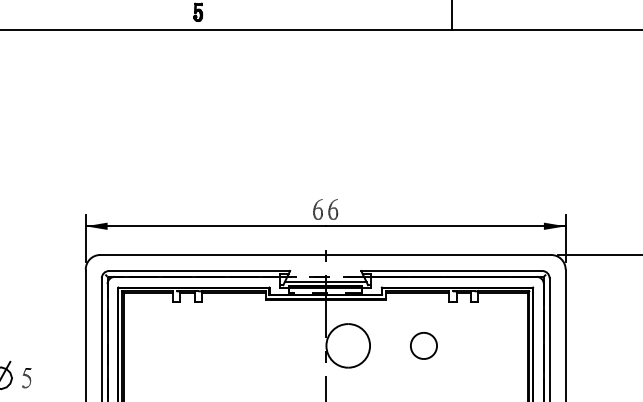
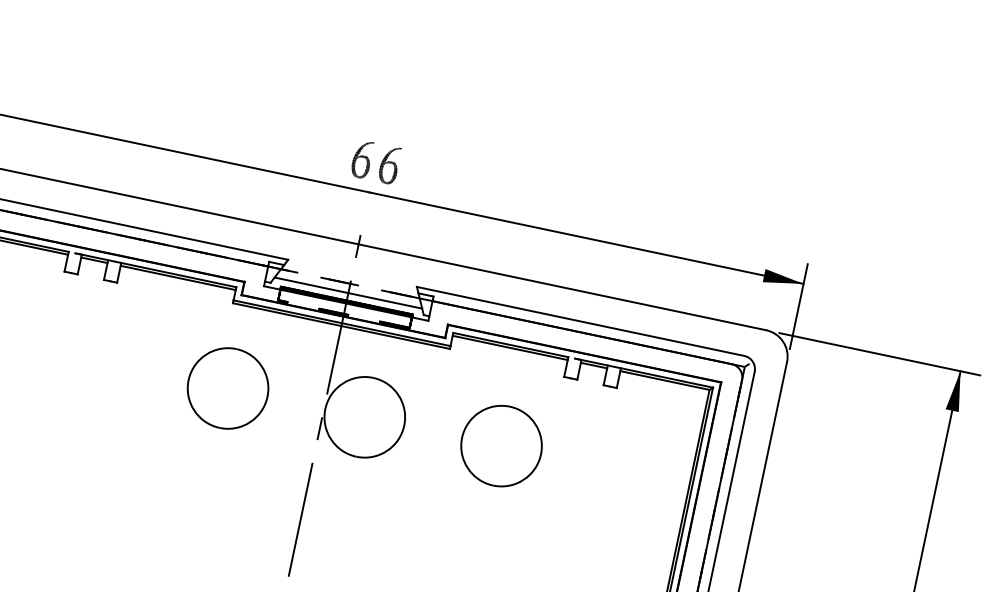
part: (272, 345) -> (227, 387), added
part: (423, 345) -> (501, 445), size x1.67

